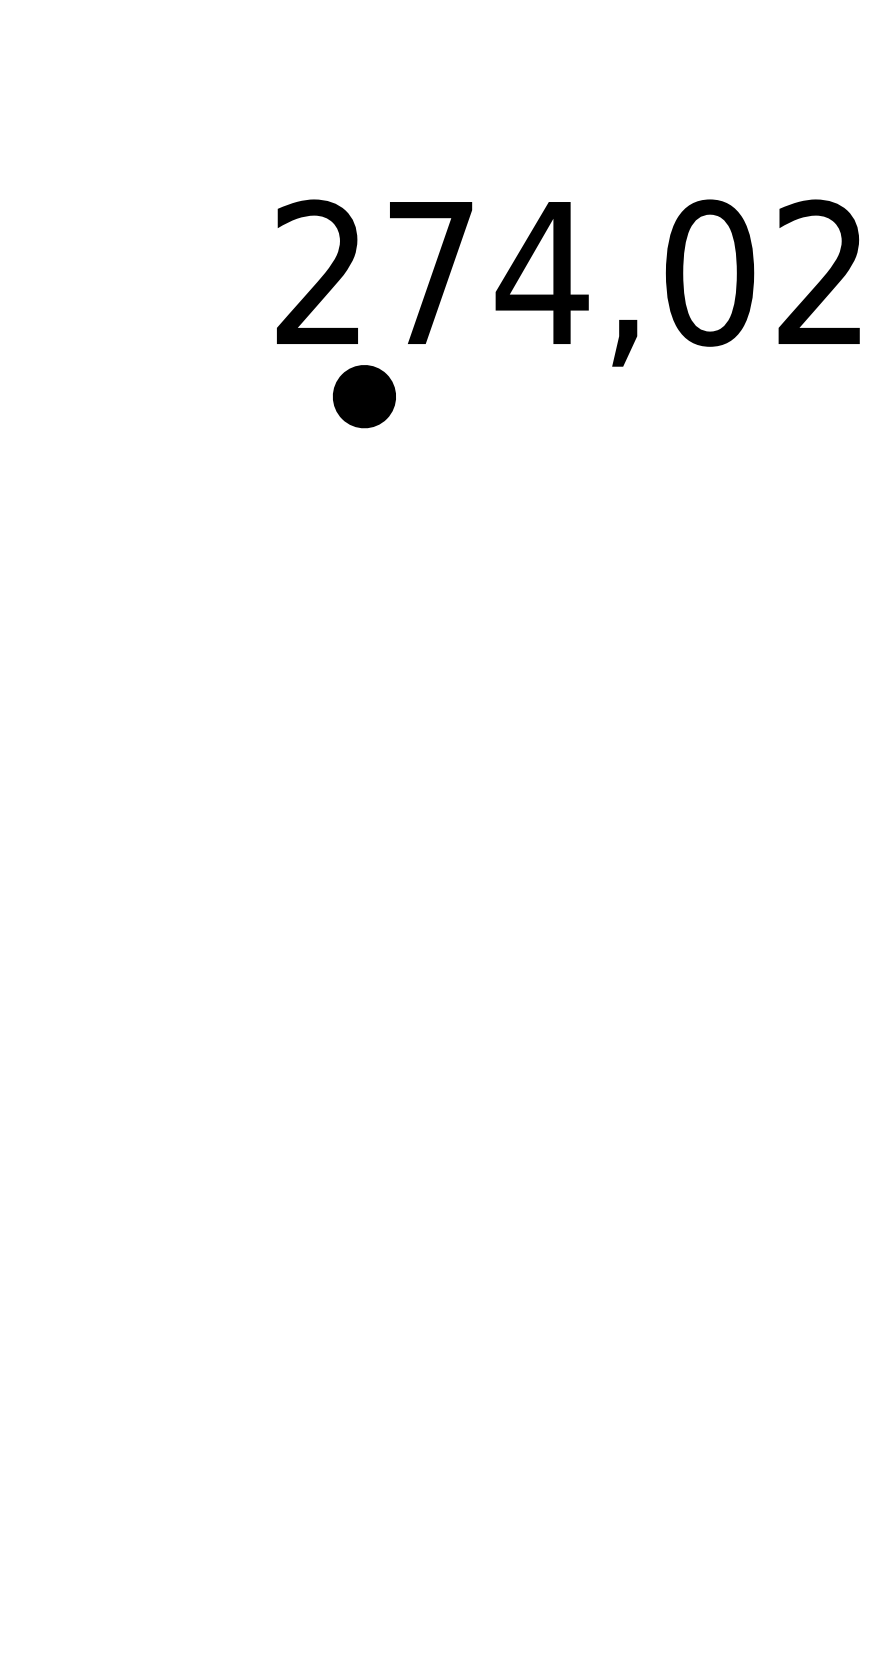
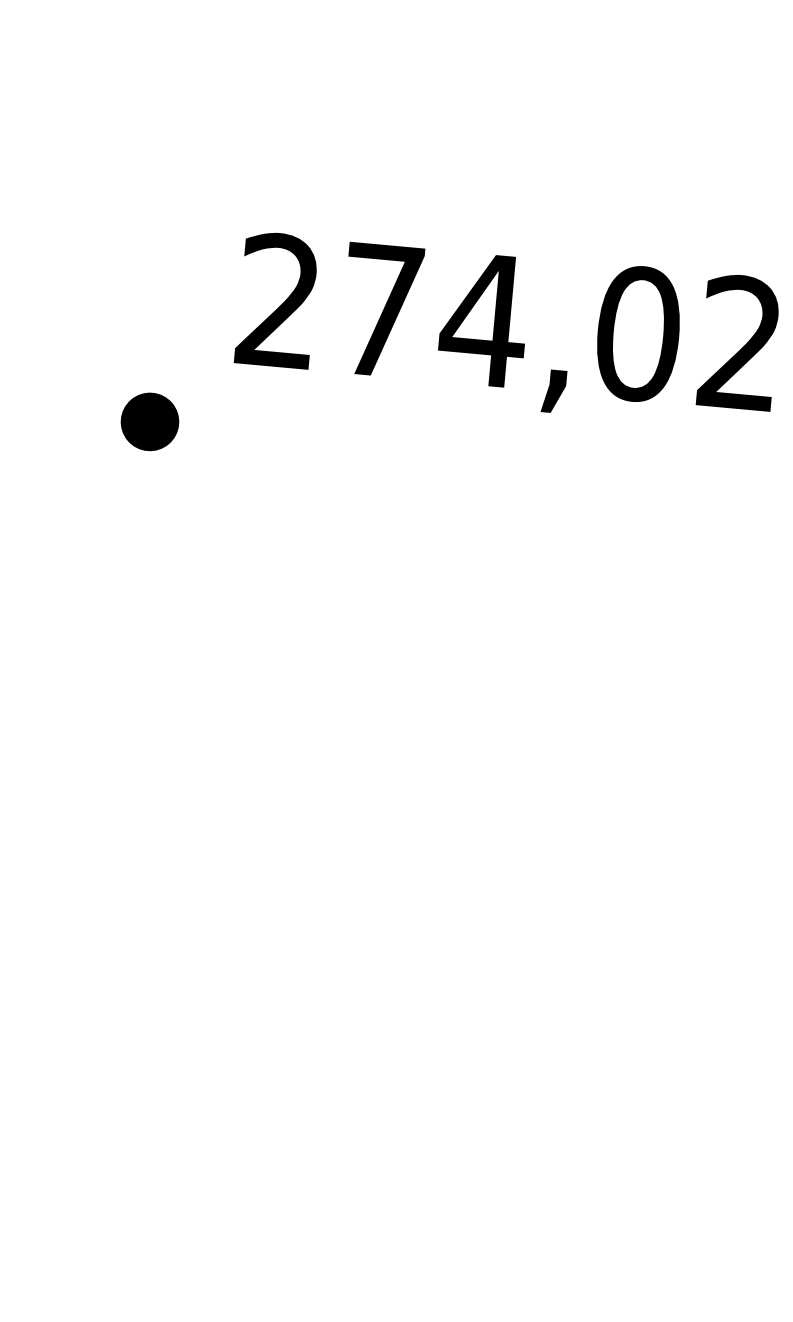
part: (364, 396) -> (150, 421), moved

